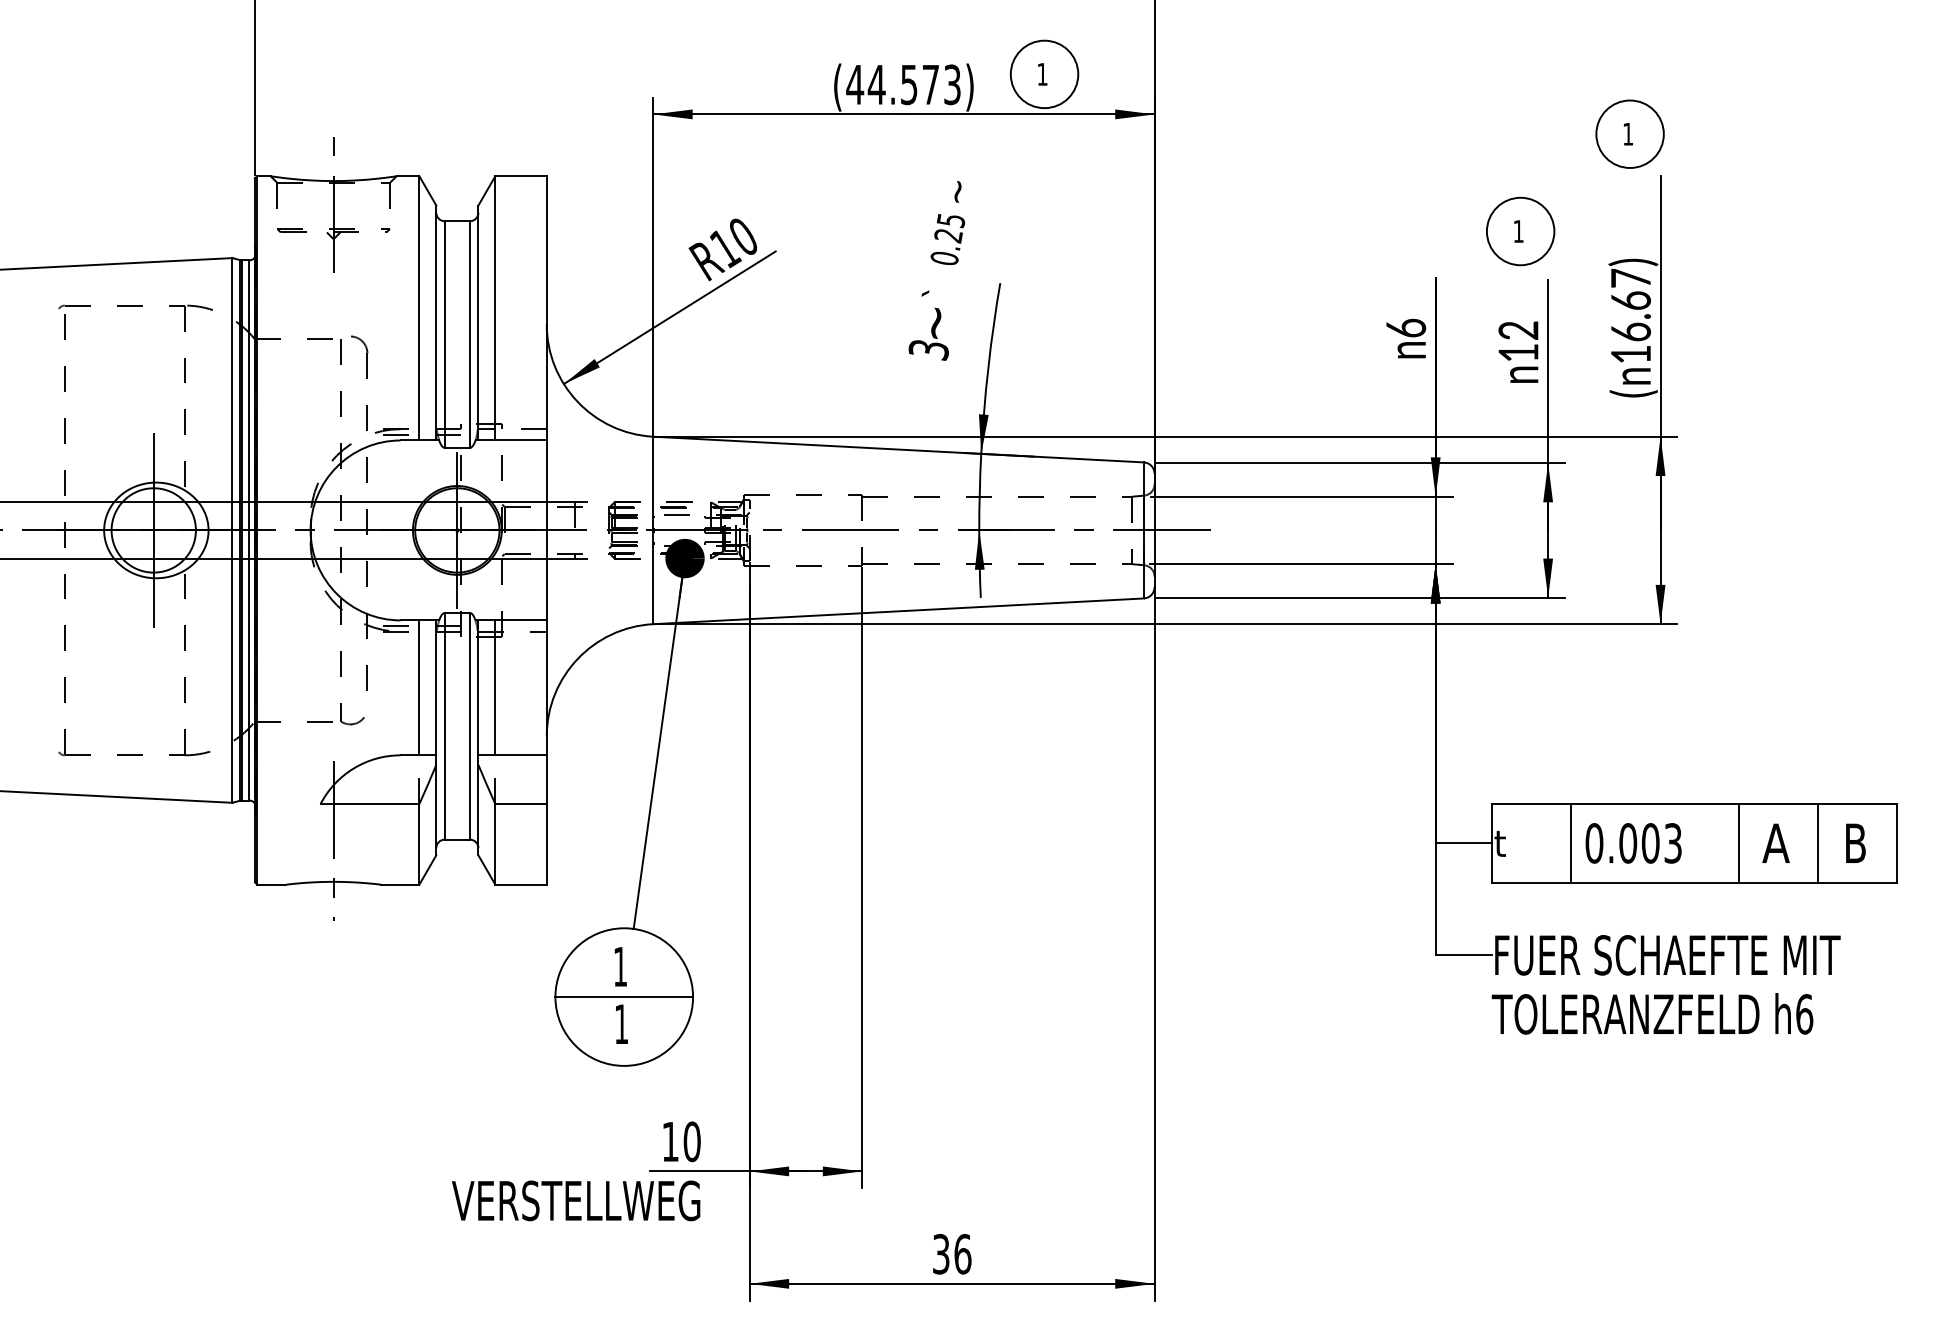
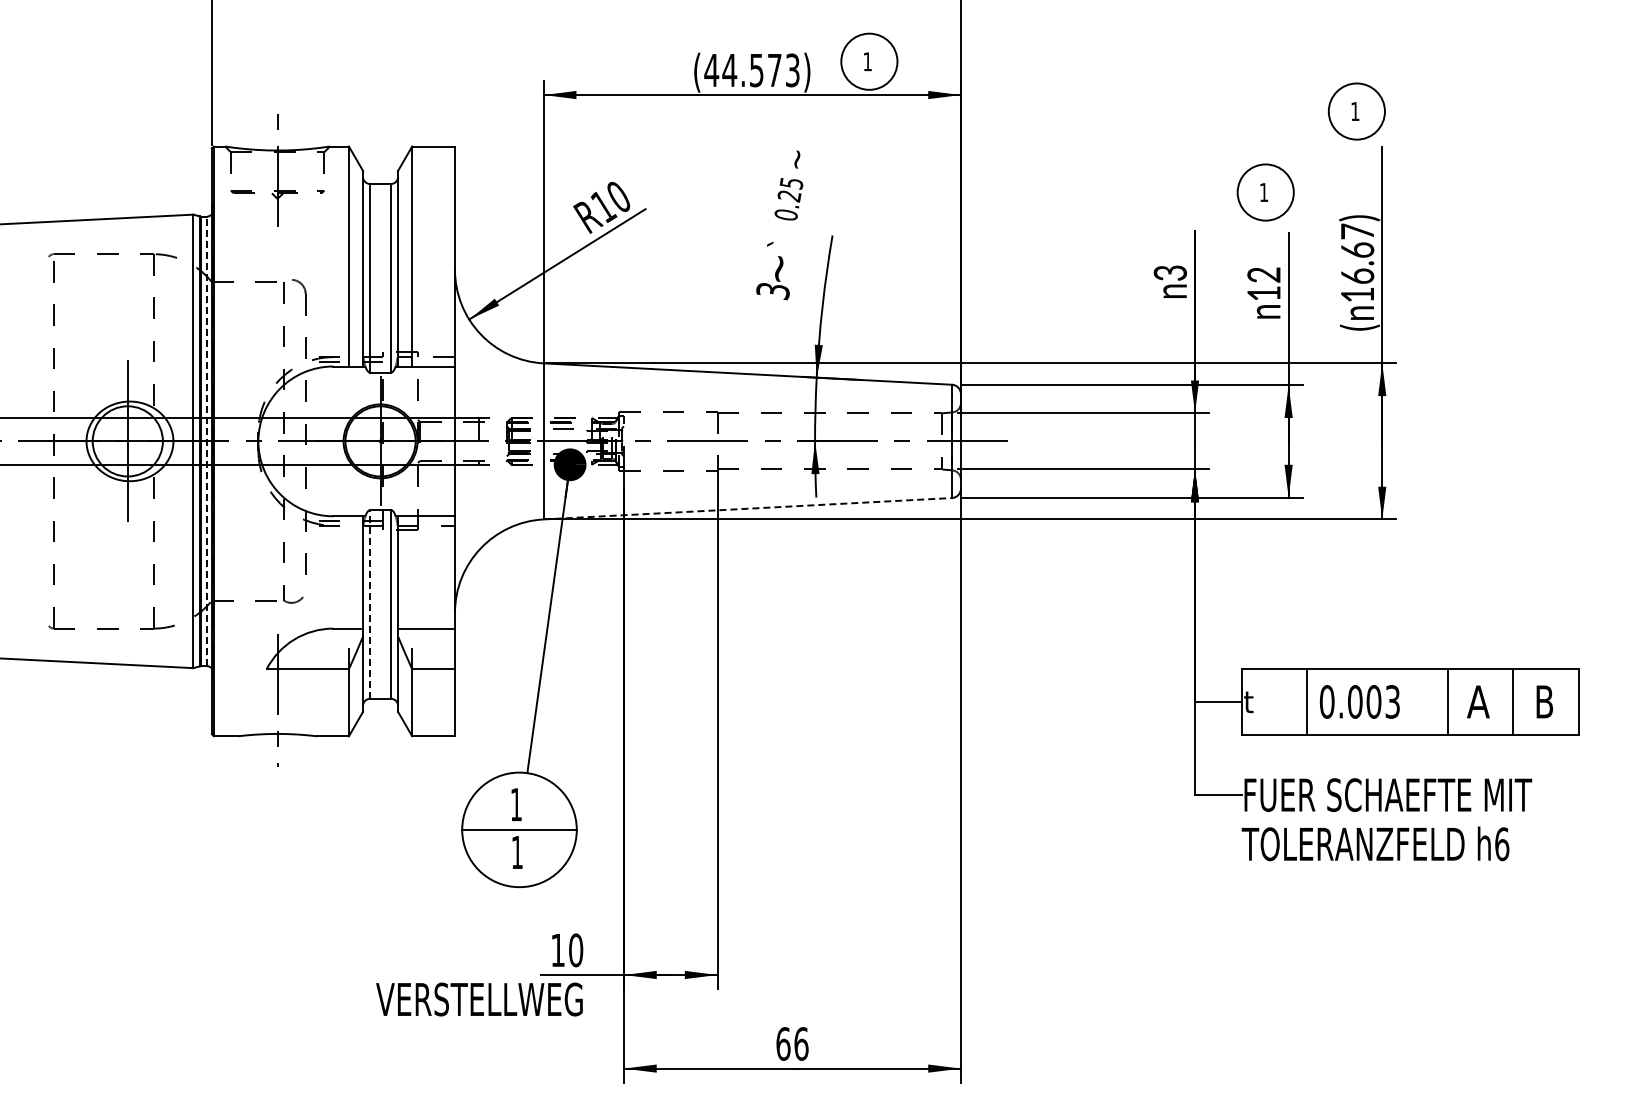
text: (1405, 327) -> (1169, 272), 6 -> 3
line: (249, 530) -> (207, 441), solid -> dashed
line: (899, 611) -> (748, 508), solid -> dashed
line: (418, 687) -> (348, 572), removed
line: (495, 687) -> (412, 572), removed
line: (445, 726) -> (370, 604), solid -> dashed
text: (941, 1253) -> (783, 1043), 36 -> 66

